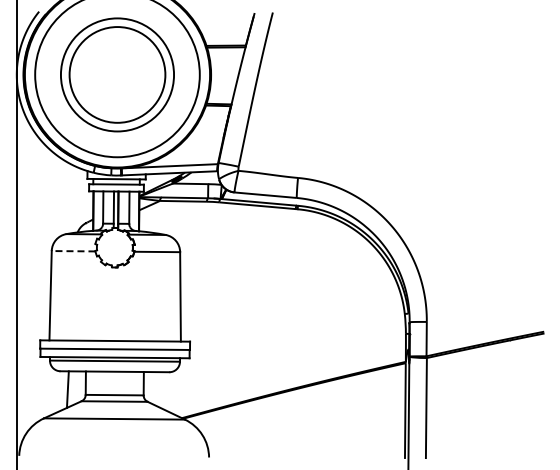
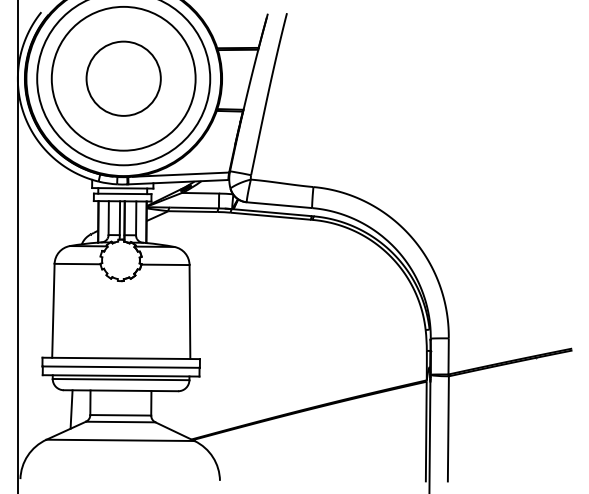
circle: (117, 74) -> (123, 78), size x0.62
circle: (117, 74) -> (123, 78), size x1.43
line: (73, 251) -> (77, 264), dashed -> solid

